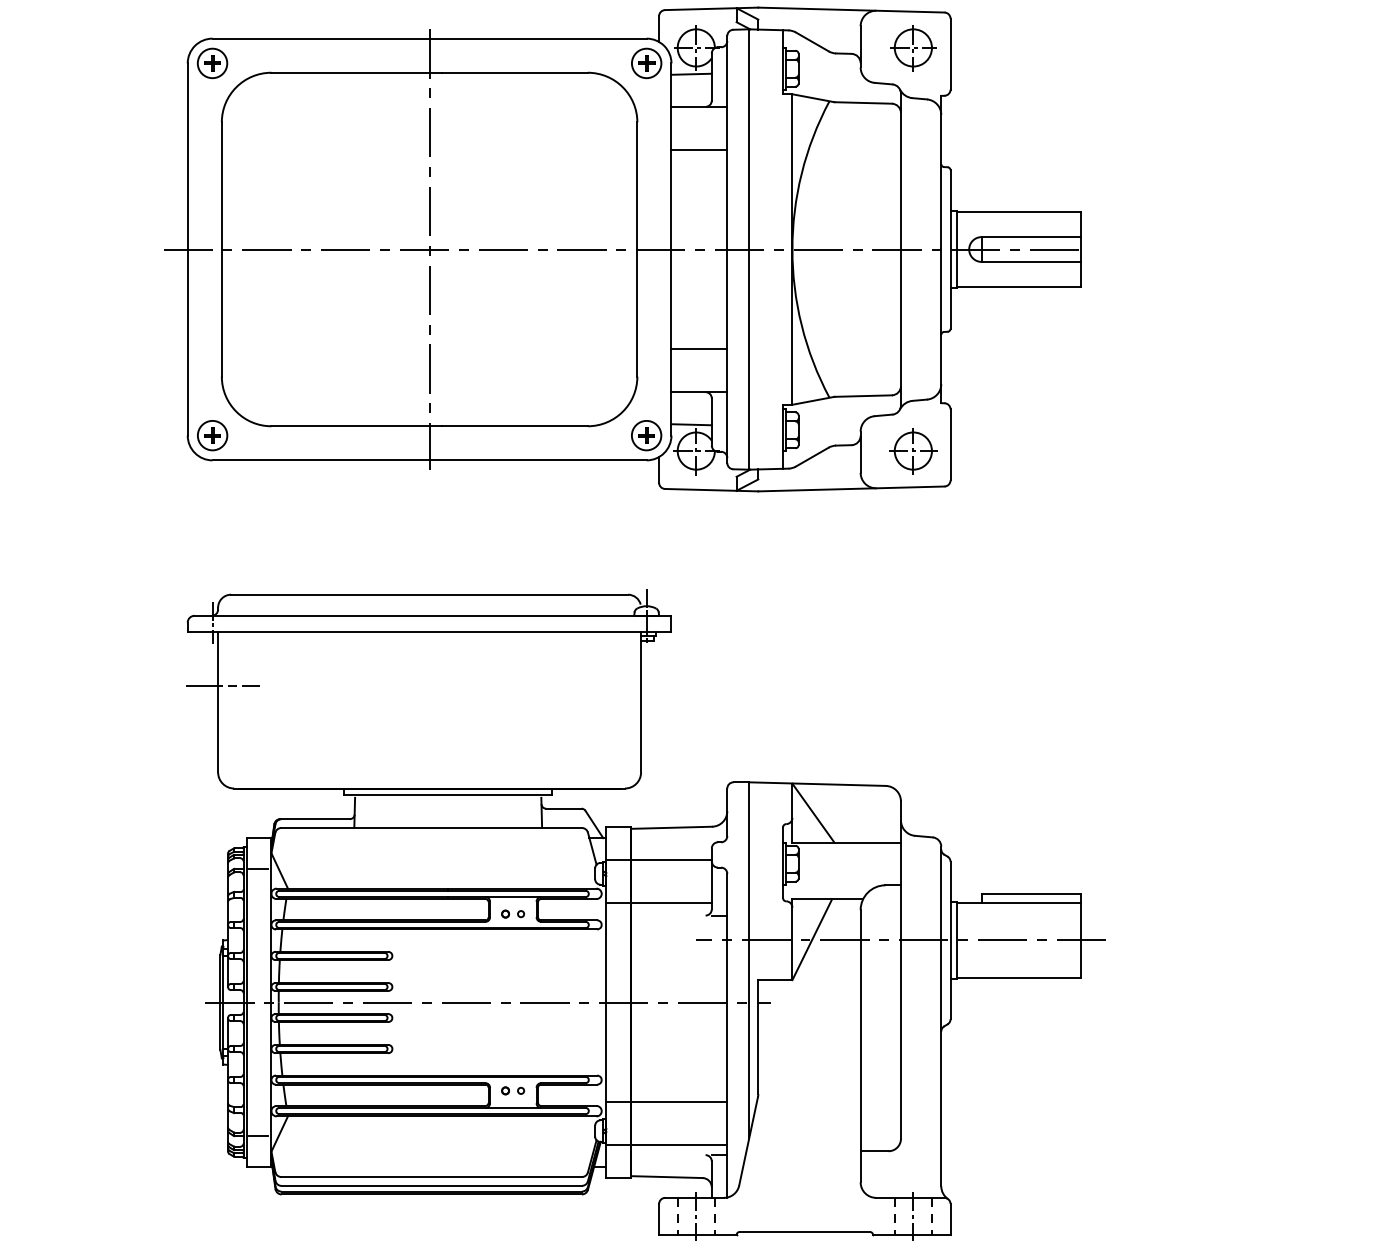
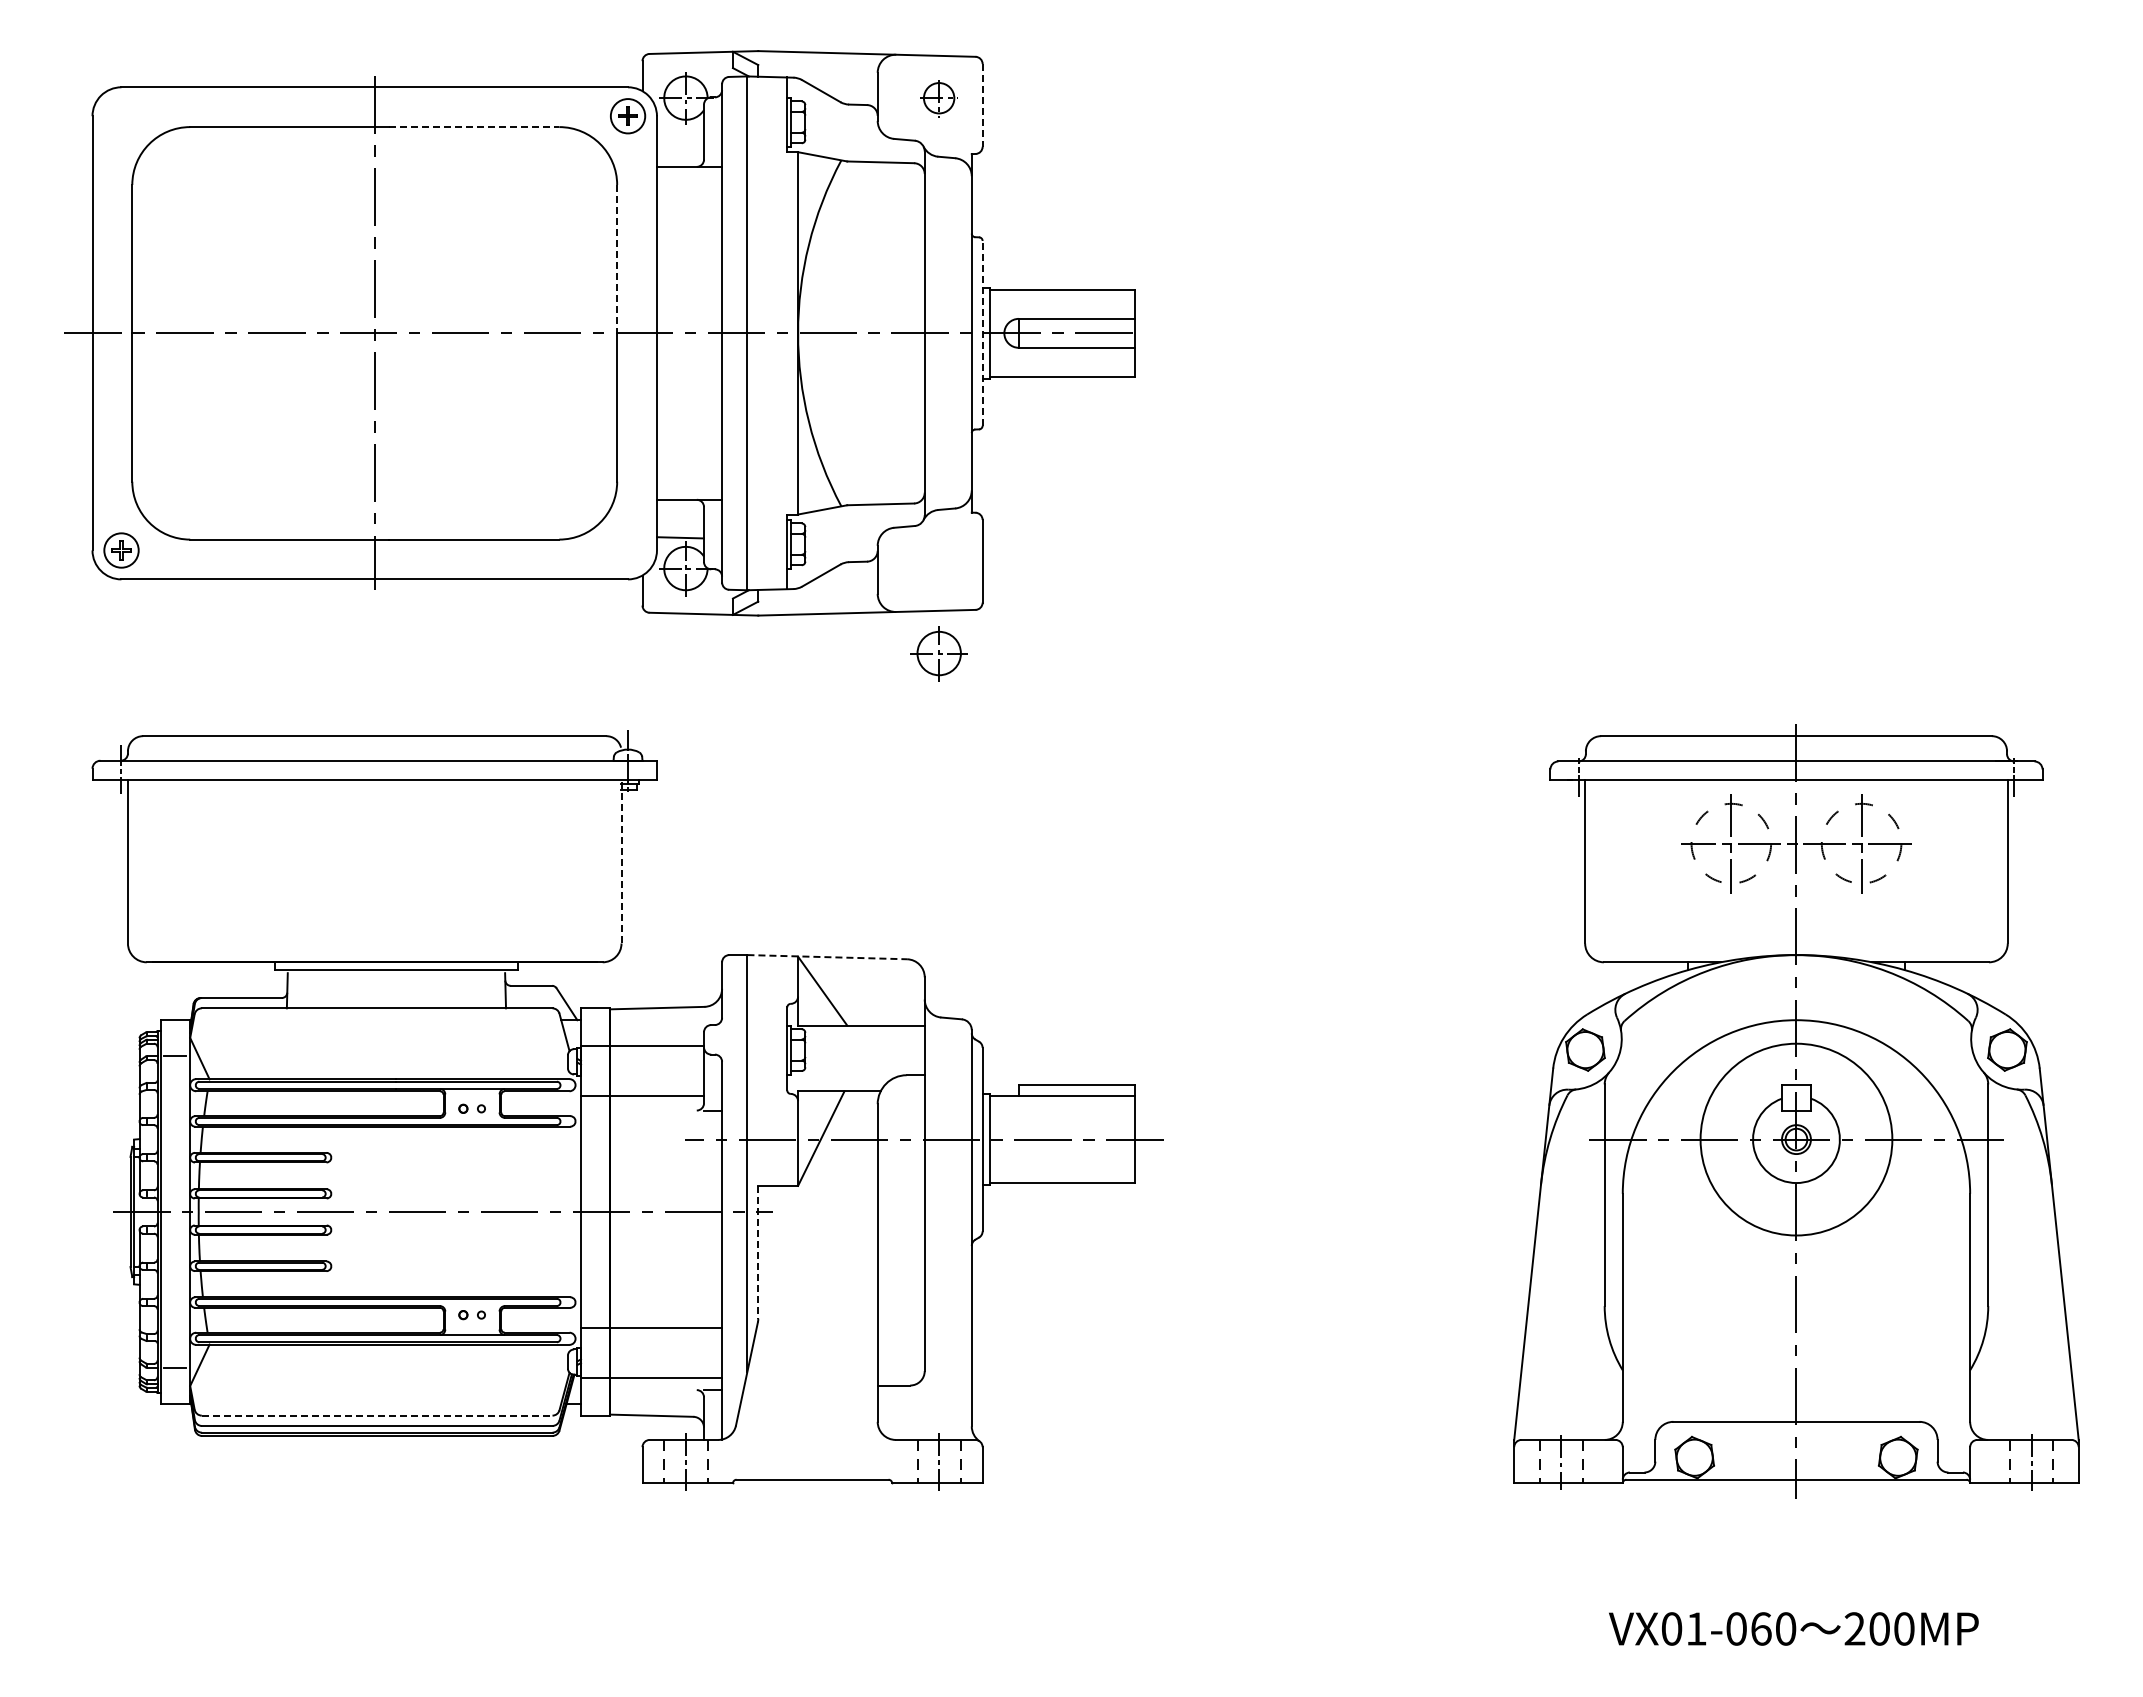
part: (912, 48) -> (938, 98), size x0.7
line: (950, 54) -> (982, 105), solid -> dashed
part: (212, 63) -> (121, 116), removed
line: (515, 73) -> (474, 127), solid -> dashed
line: (691, 73) -> (680, 128), removed
line: (699, 150) -> (689, 217), removed
line: (637, 186) -> (617, 259), solid -> dashed
line: (950, 248) -> (982, 332), solid -> dashed
line: (699, 348) -> (689, 448), removed
part: (646, 435) -> (627, 550), removed
part: (912, 451) -> (938, 653), moved
line: (222, 685) -> (133, 842), removed
line: (641, 702) -> (621, 861), solid -> dashed
line: (817, 784) -> (827, 957), solid -> dashed
line: (758, 1037) -> (758, 1252), solid -> dashed
line: (431, 1176) -> (377, 1415), solid -> dashed

